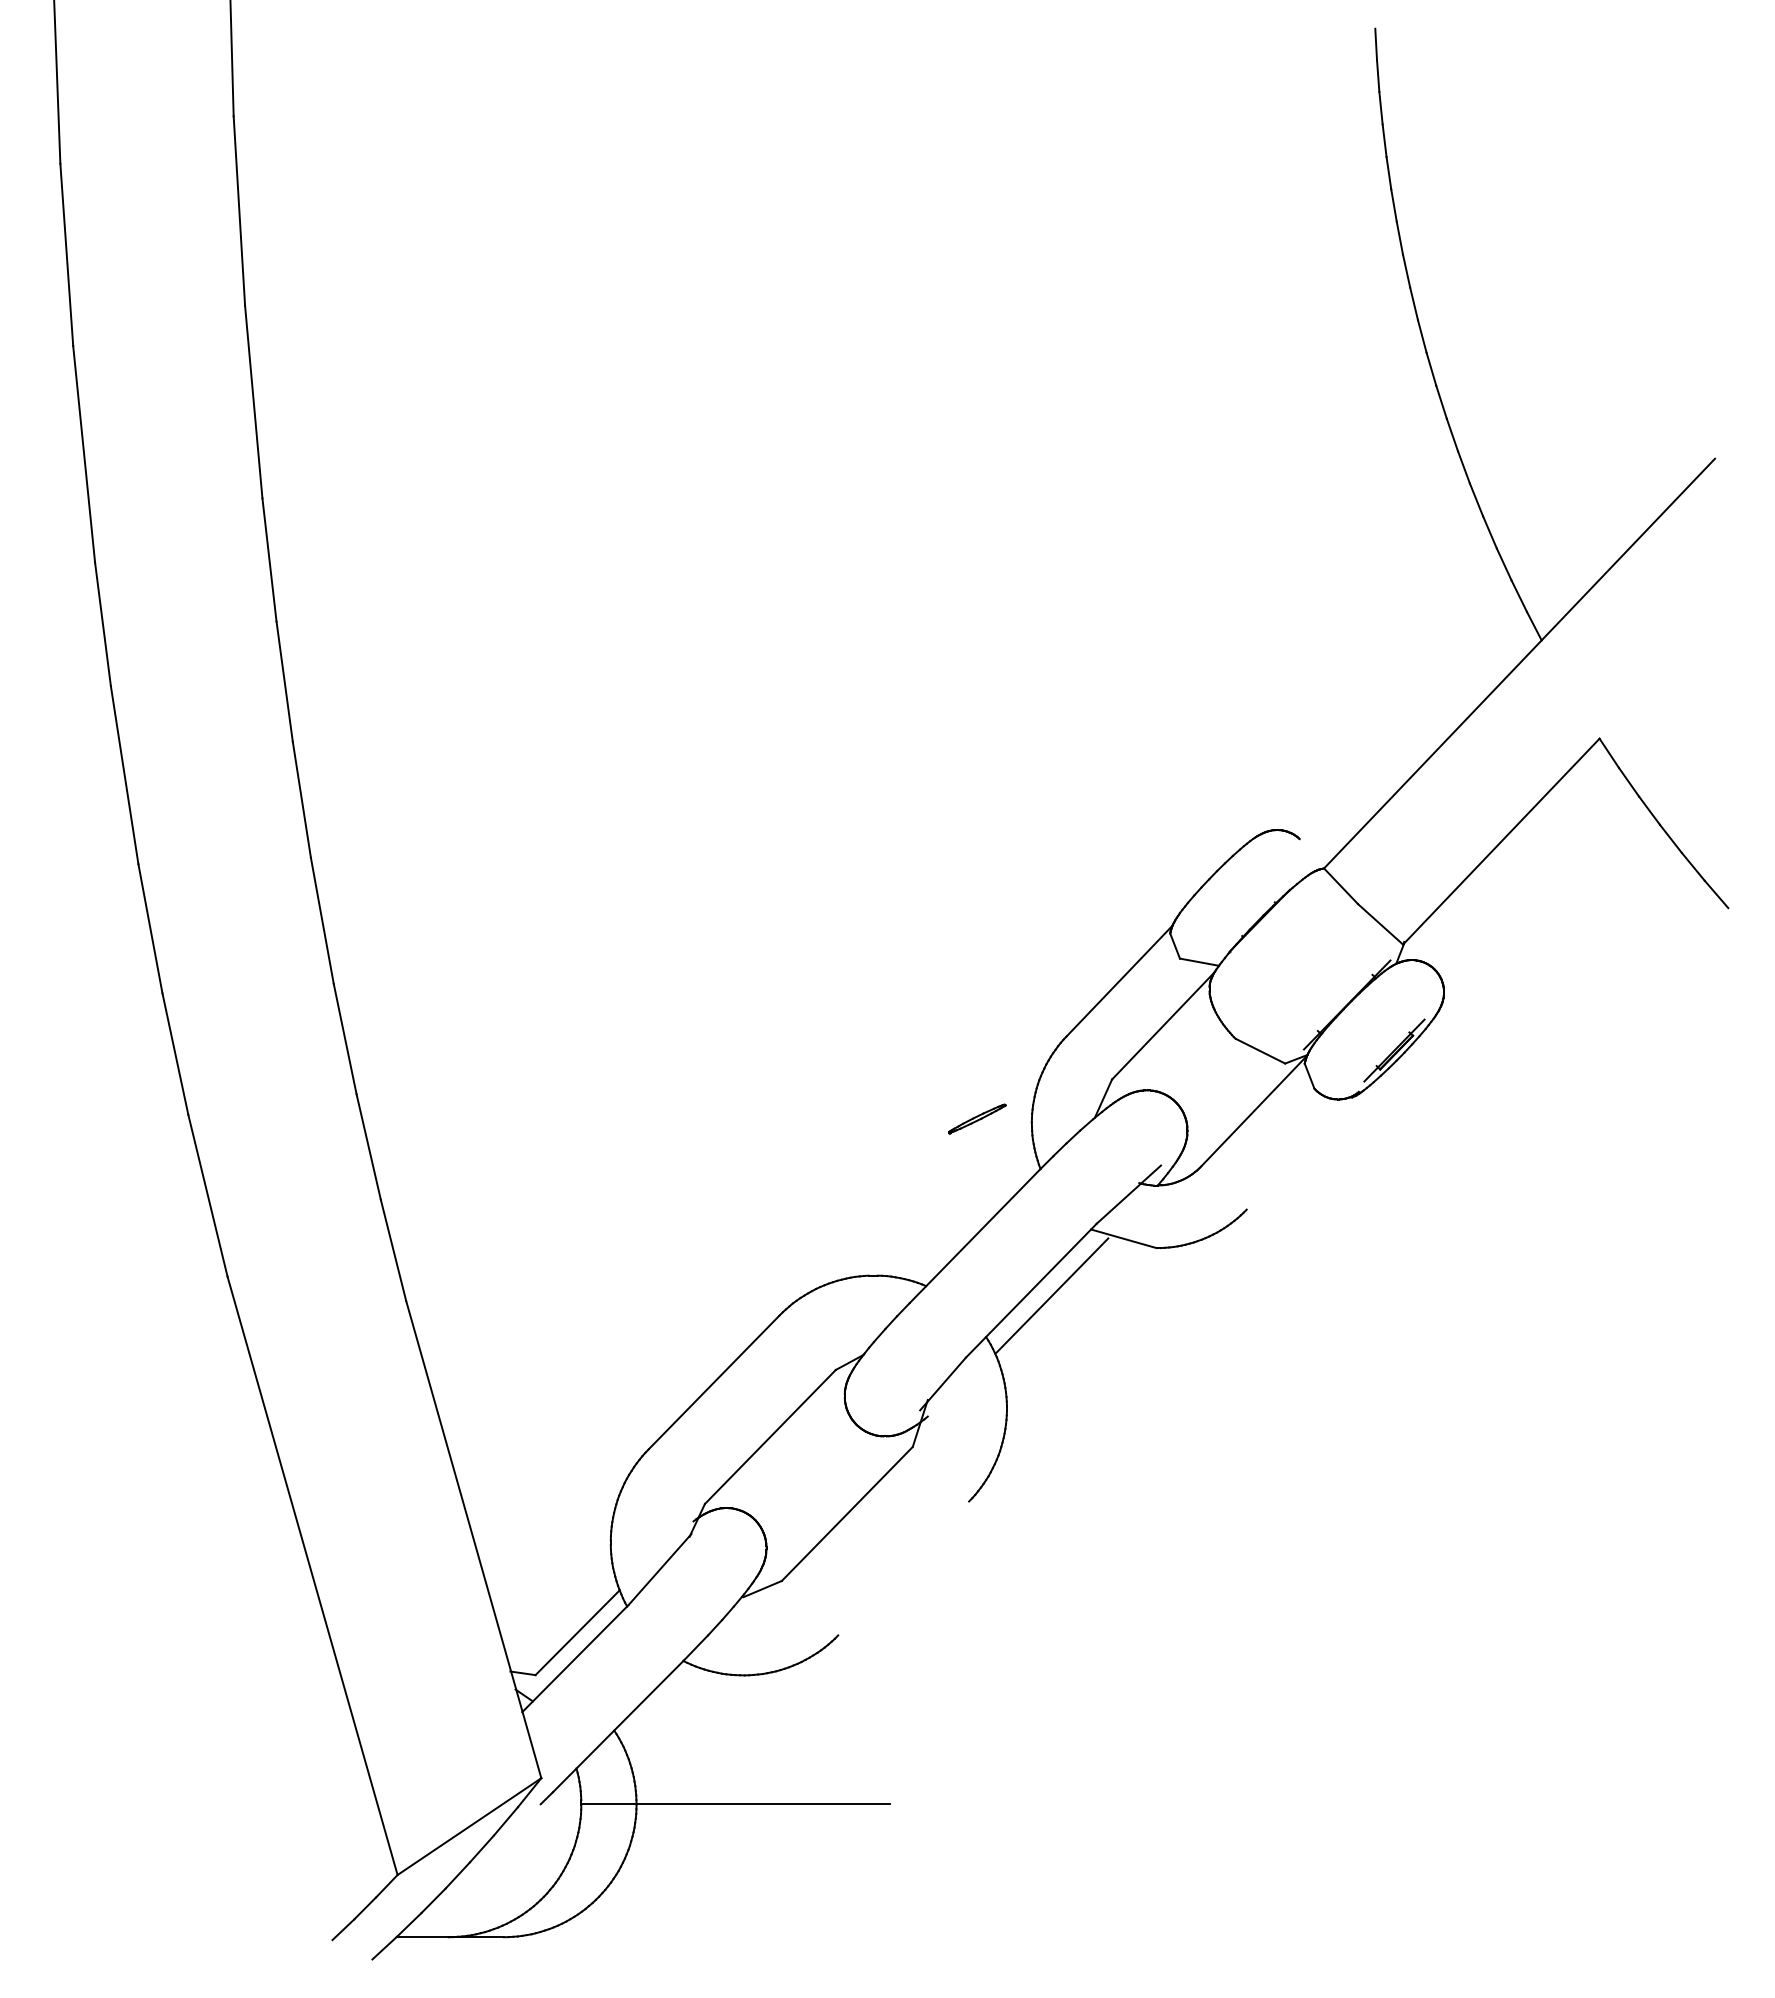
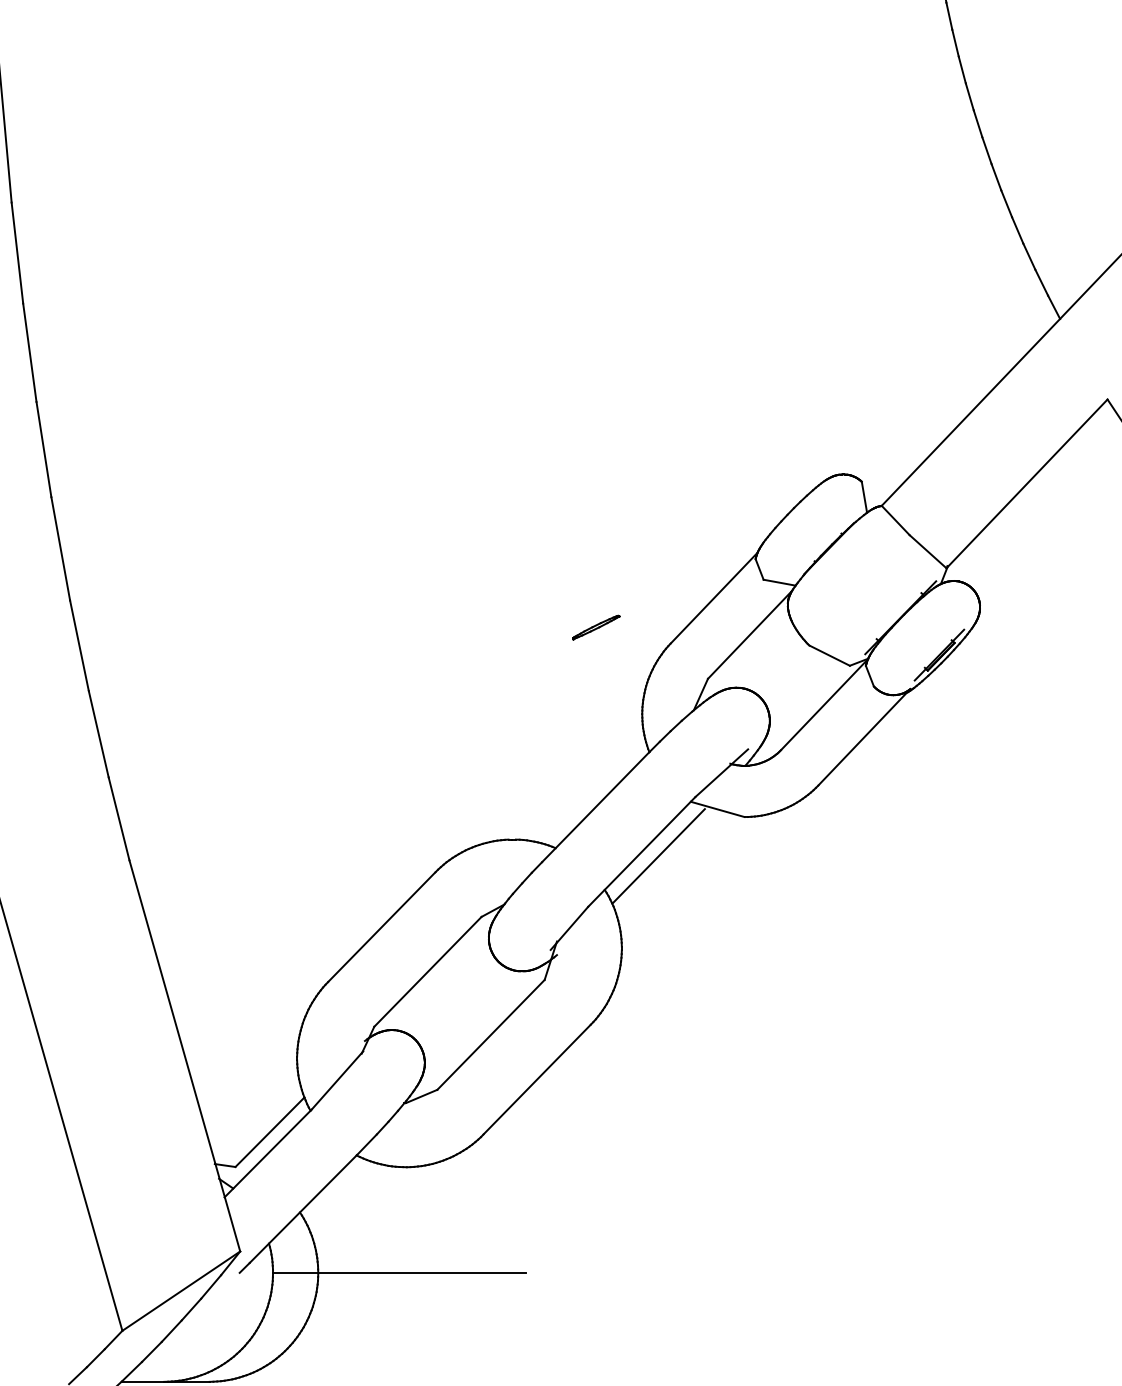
line: (1302, 857) -> (864, 496), added
part: (977, 1118) -> (596, 627), moved
line: (1301, 1151) -> (863, 737), added
line: (903, 1568) -> (537, 1079), added

